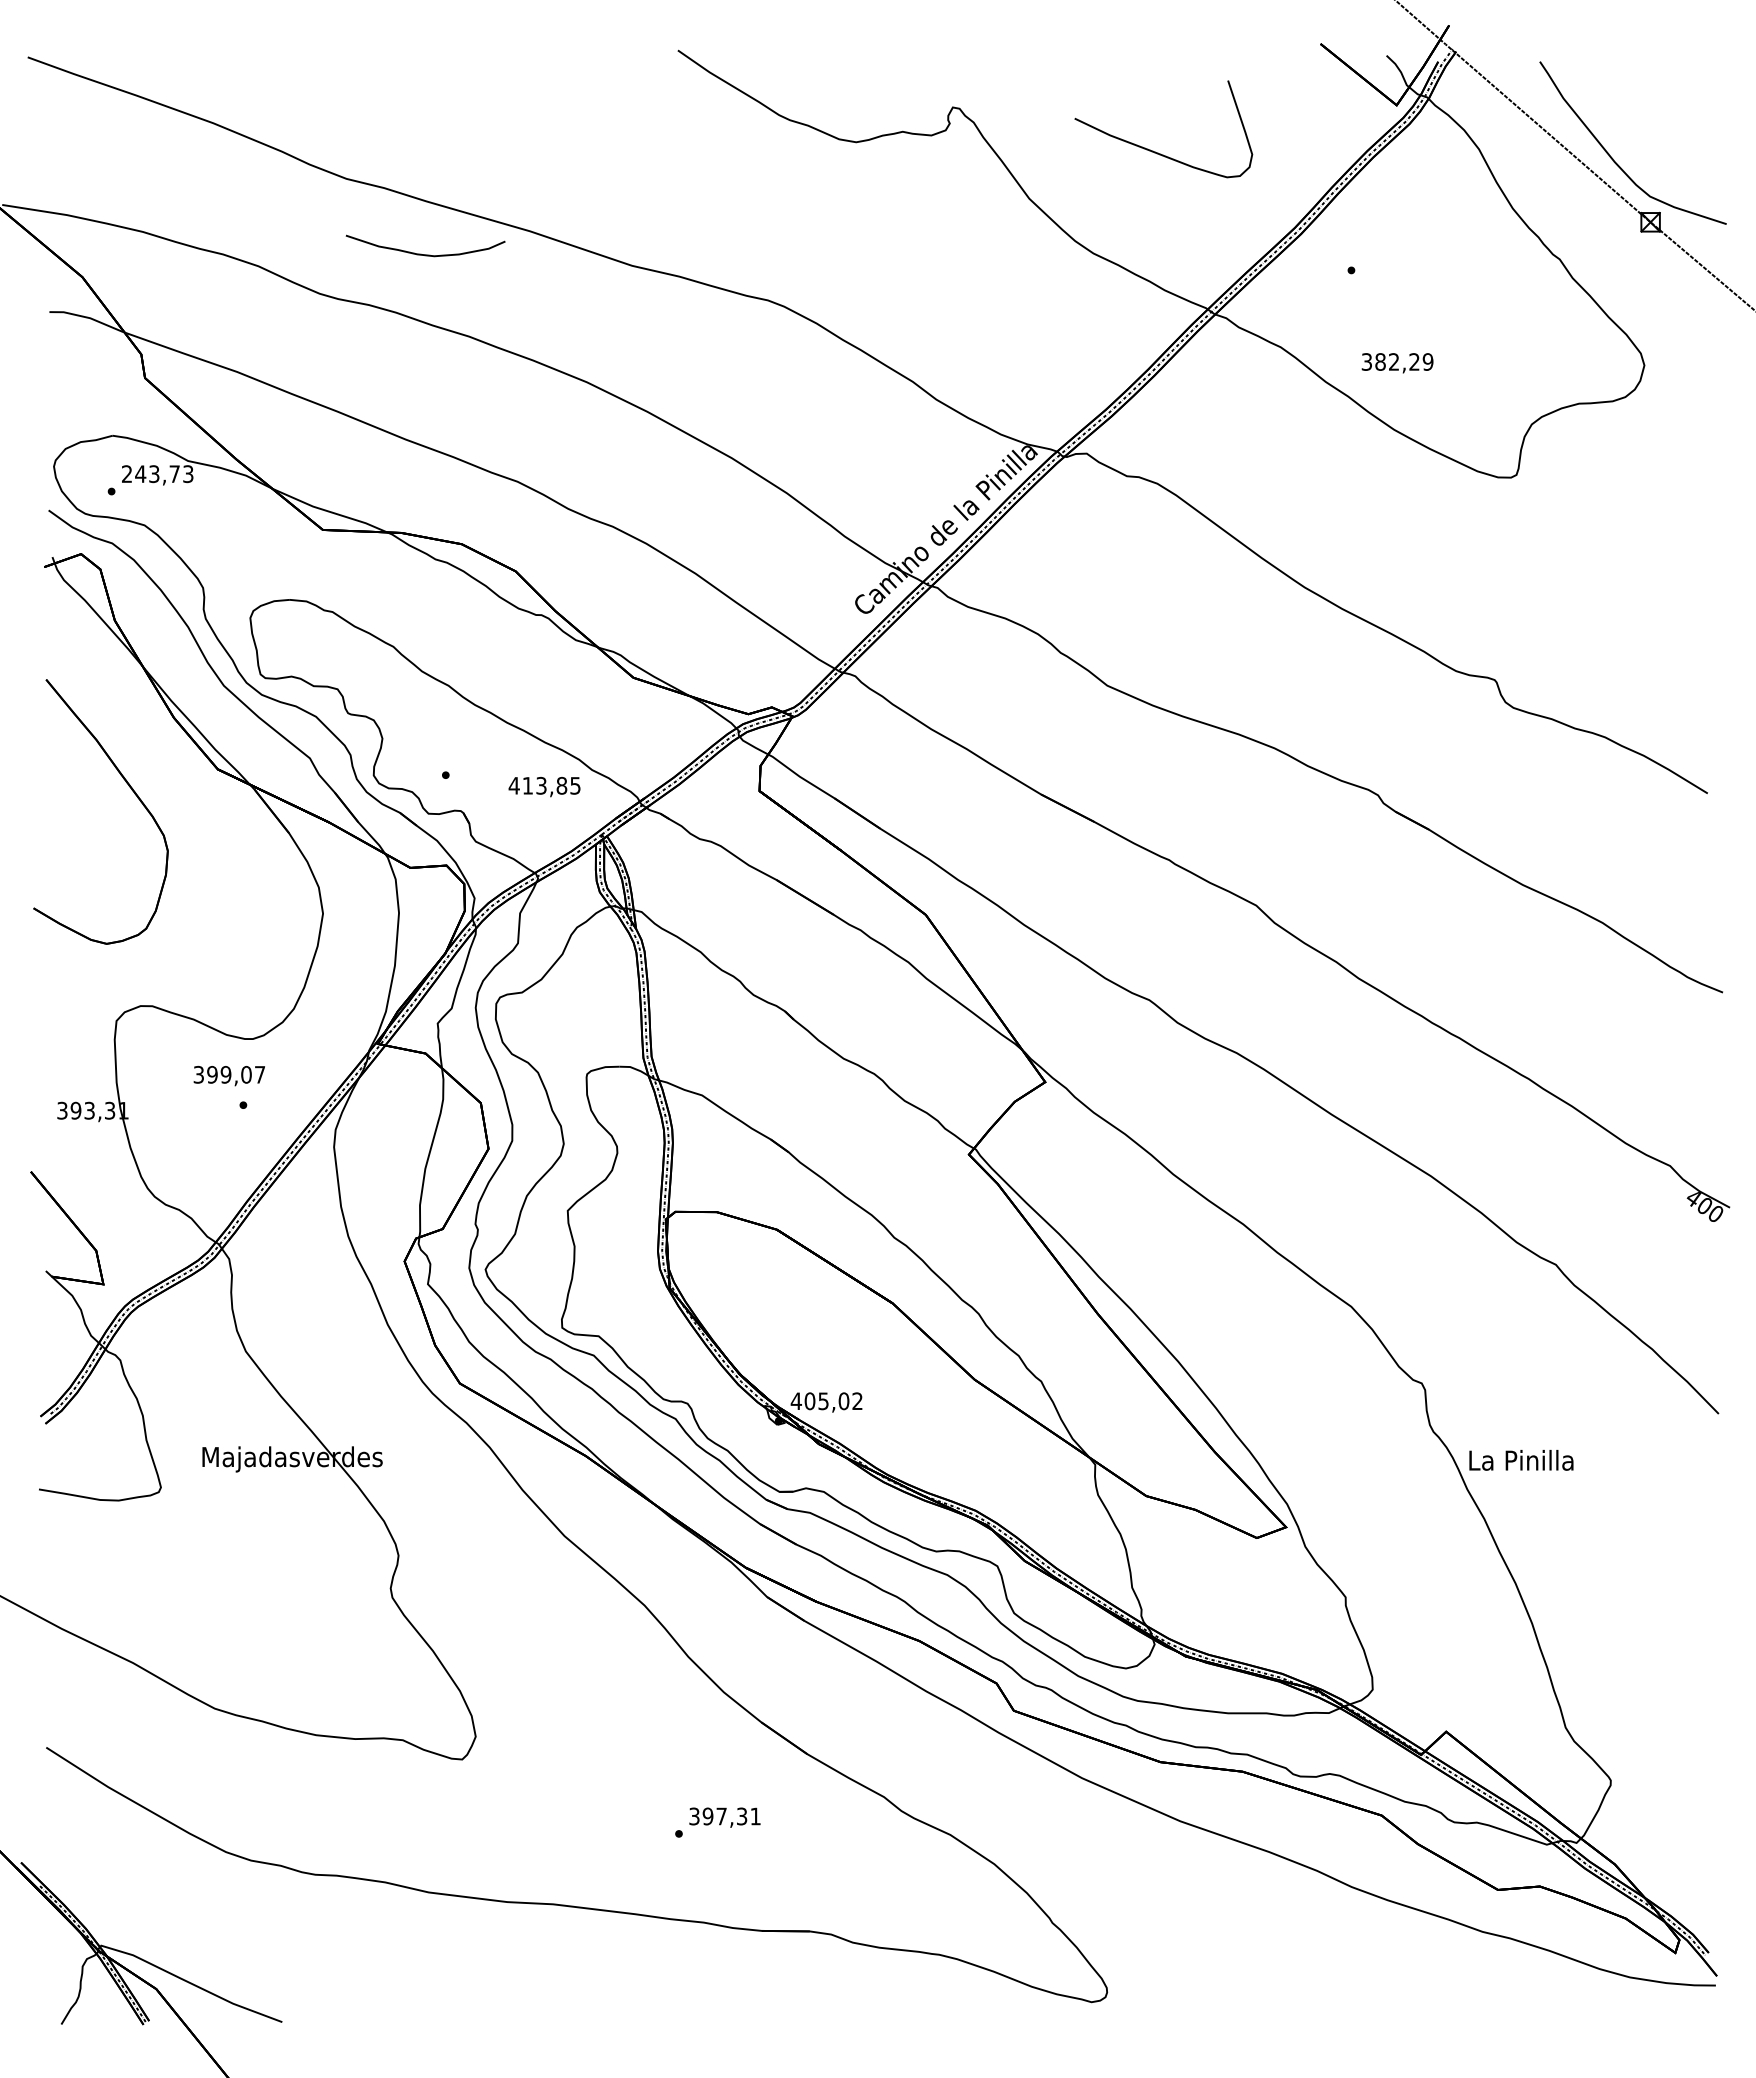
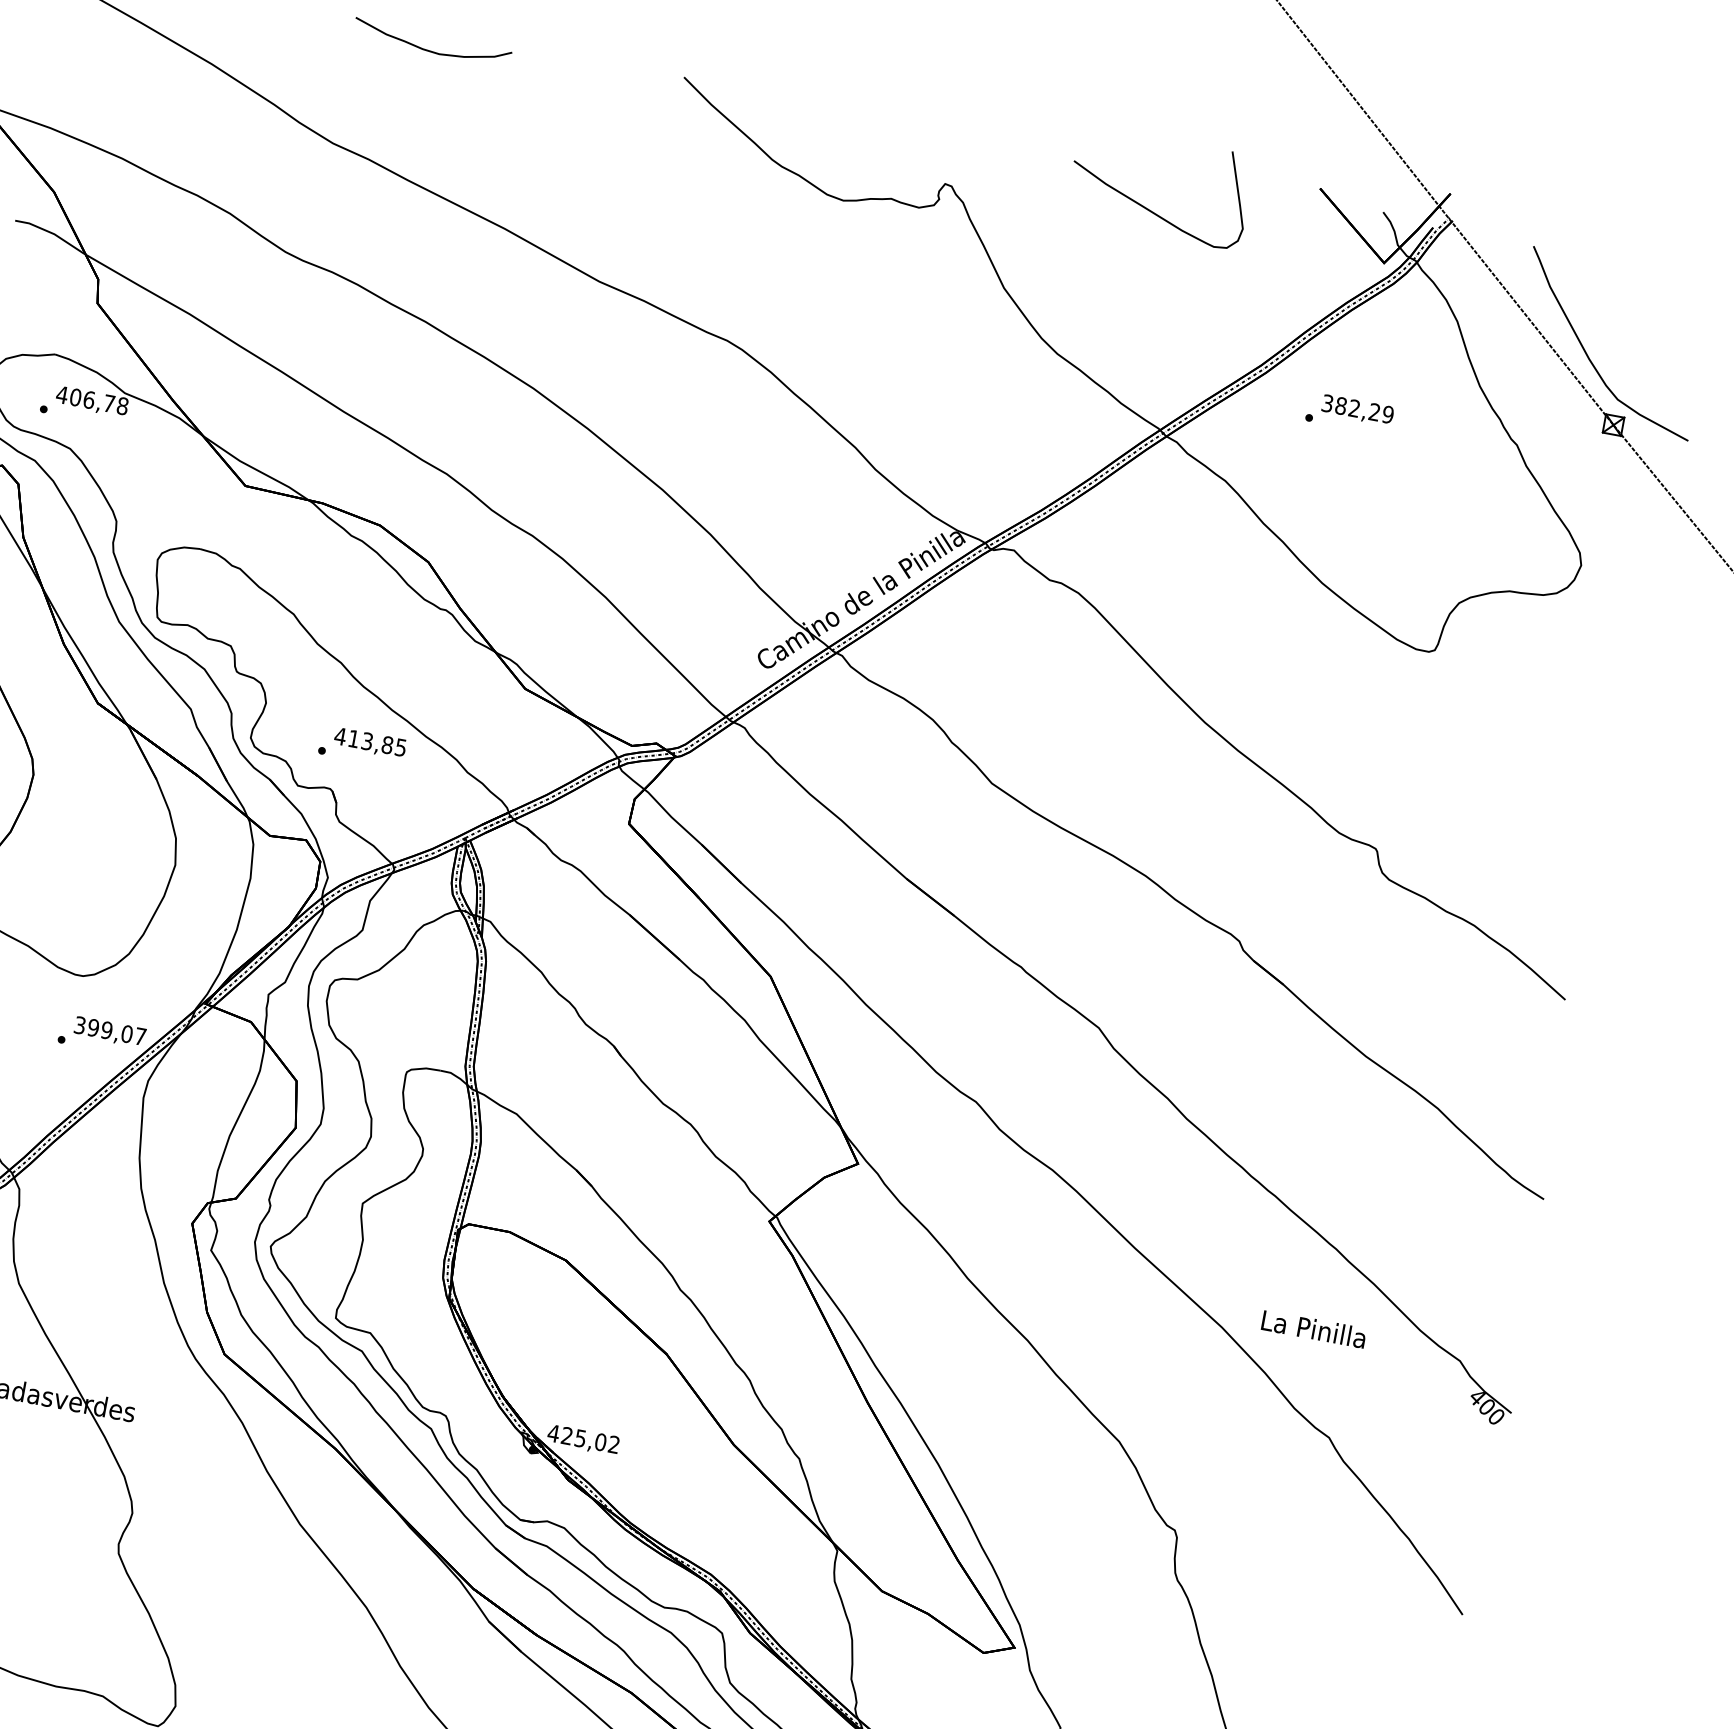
curve: (1153, 150) -> (1146, 206), moved
curve: (421, 253) -> (427, 49), moved
text: (1397, 363) -> (1357, 410), moved
text: (157, 474) -> (92, 400), 243,73 -> 406,78
text: (544, 787) -> (370, 743), moved
text: (228, 1076) -> (109, 1032), moved
text: (809, 1401) -> (566, 1436), 405,02 -> 425,02
text: (1521, 1460) -> (1314, 1329), moved

